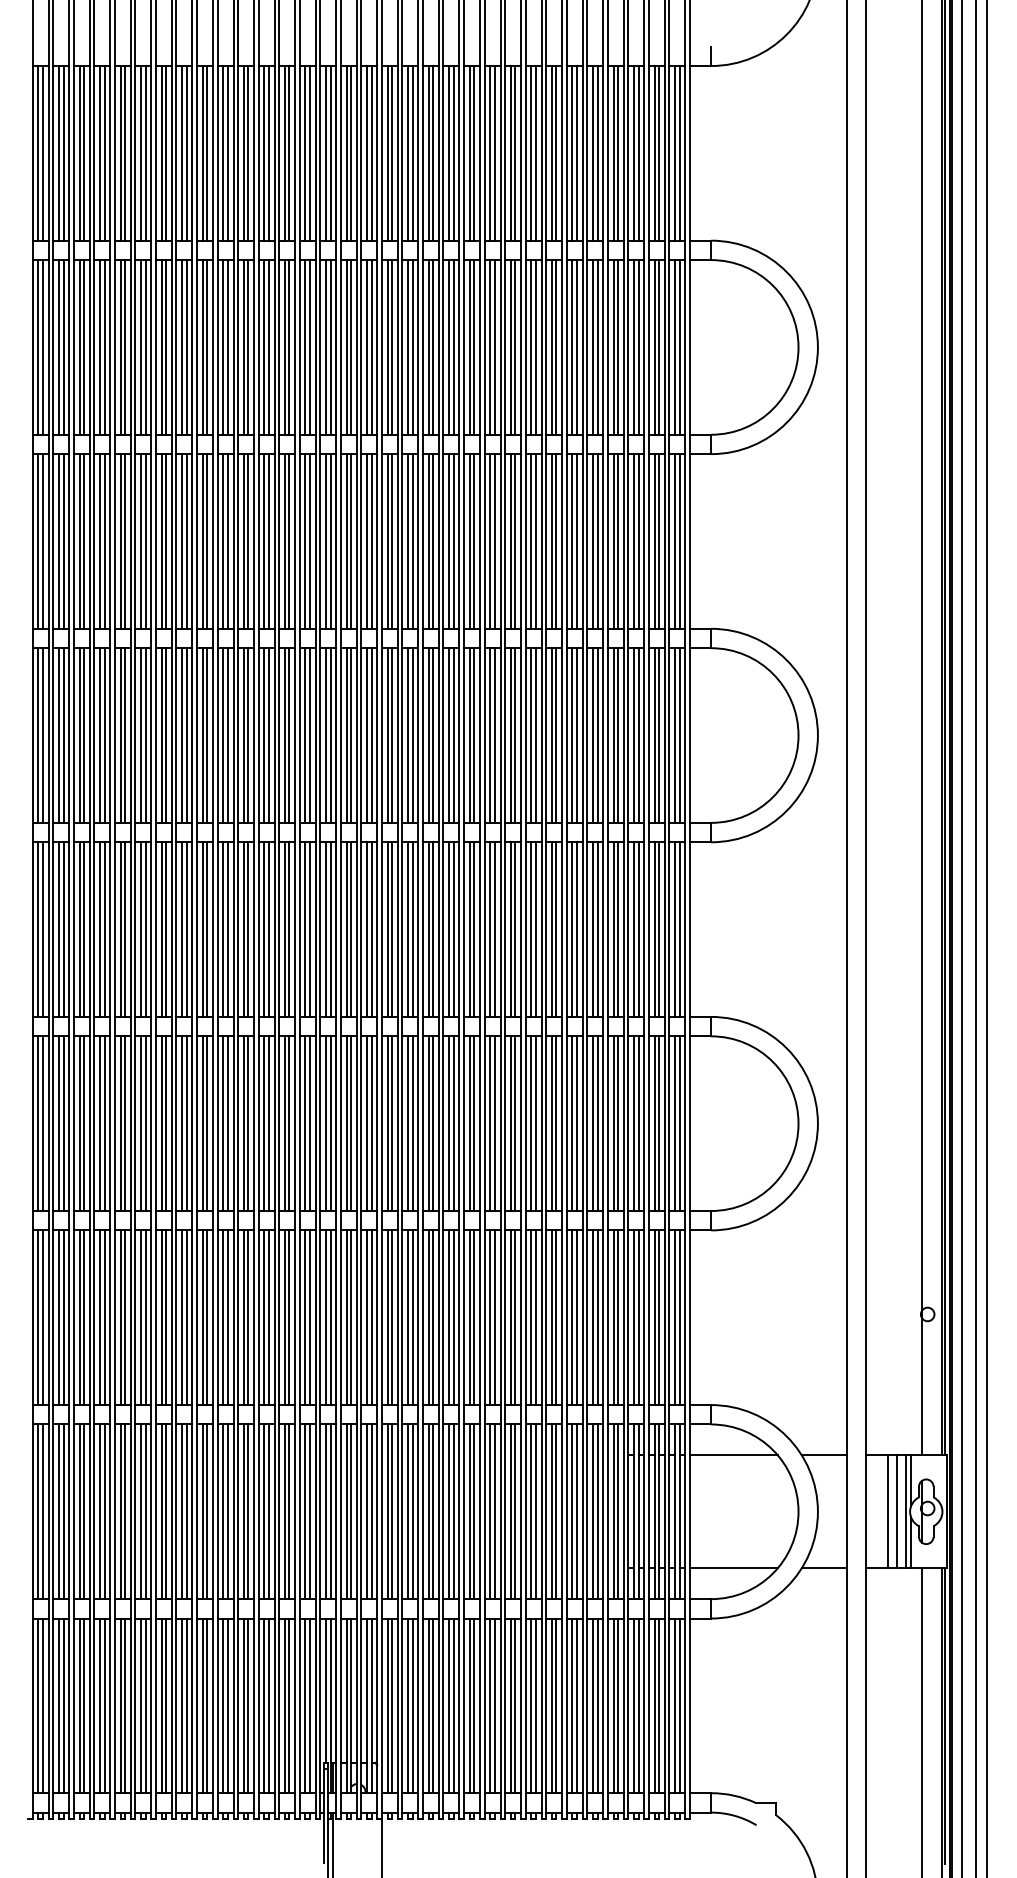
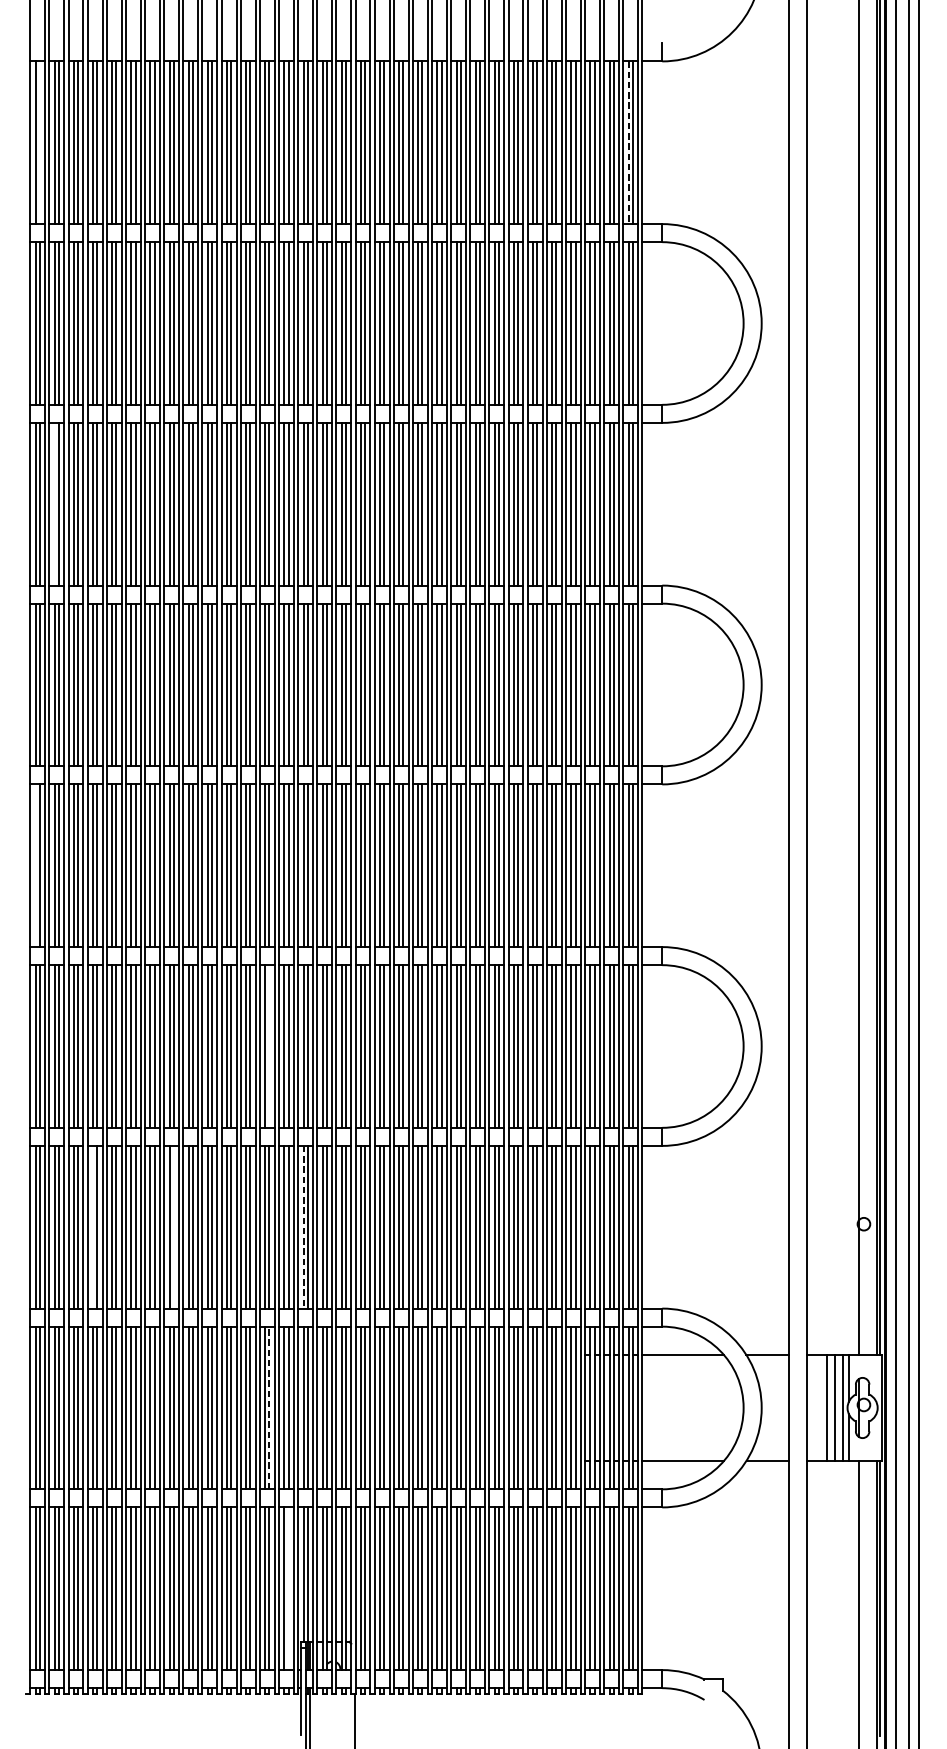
line: (42, 153) -> (39, 142), removed
line: (675, 153) -> (629, 142), solid -> dashed
line: (58, 541) -> (54, 504), removed
line: (38, 929) -> (35, 865), removed
line: (289, 1123) -> (269, 1046), removed
line: (100, 1317) -> (93, 1227), removed
line: (186, 1317) -> (173, 1227), removed
line: (325, 1318) -> (303, 1227), solid -> dashed
line: (289, 1511) -> (269, 1407), solid -> dashed
line: (309, 1705) -> (288, 1588), removed

